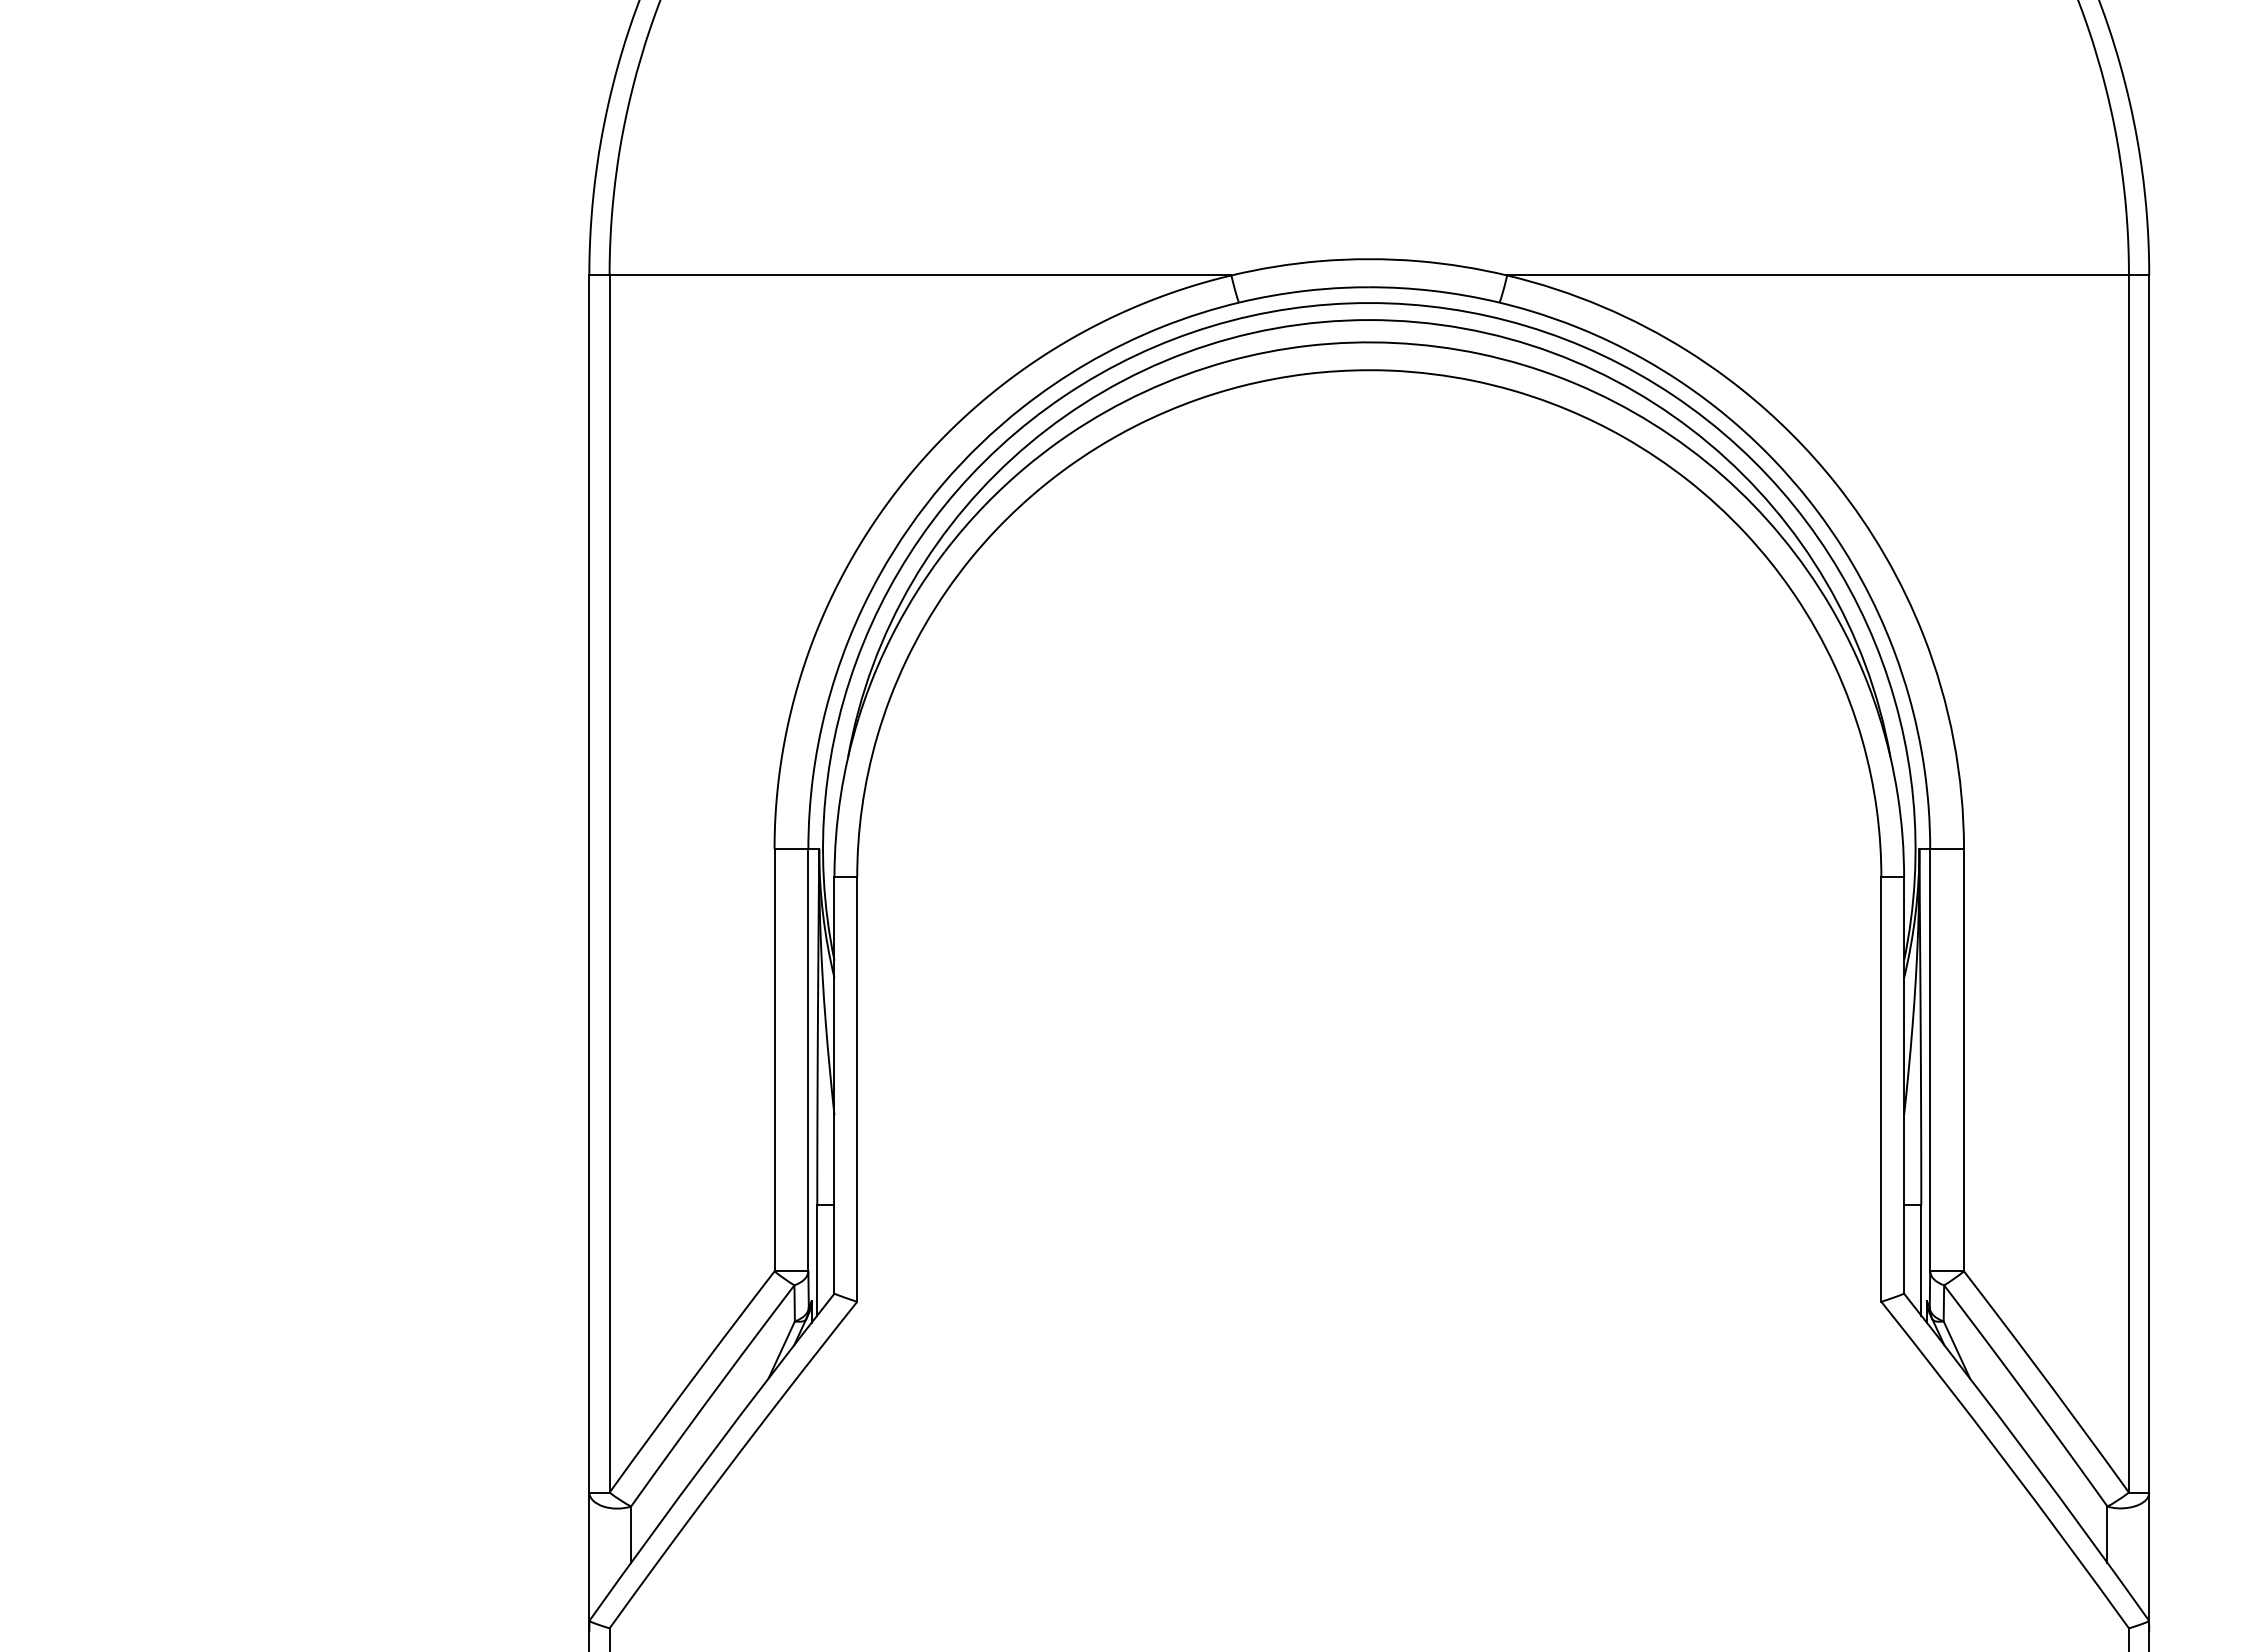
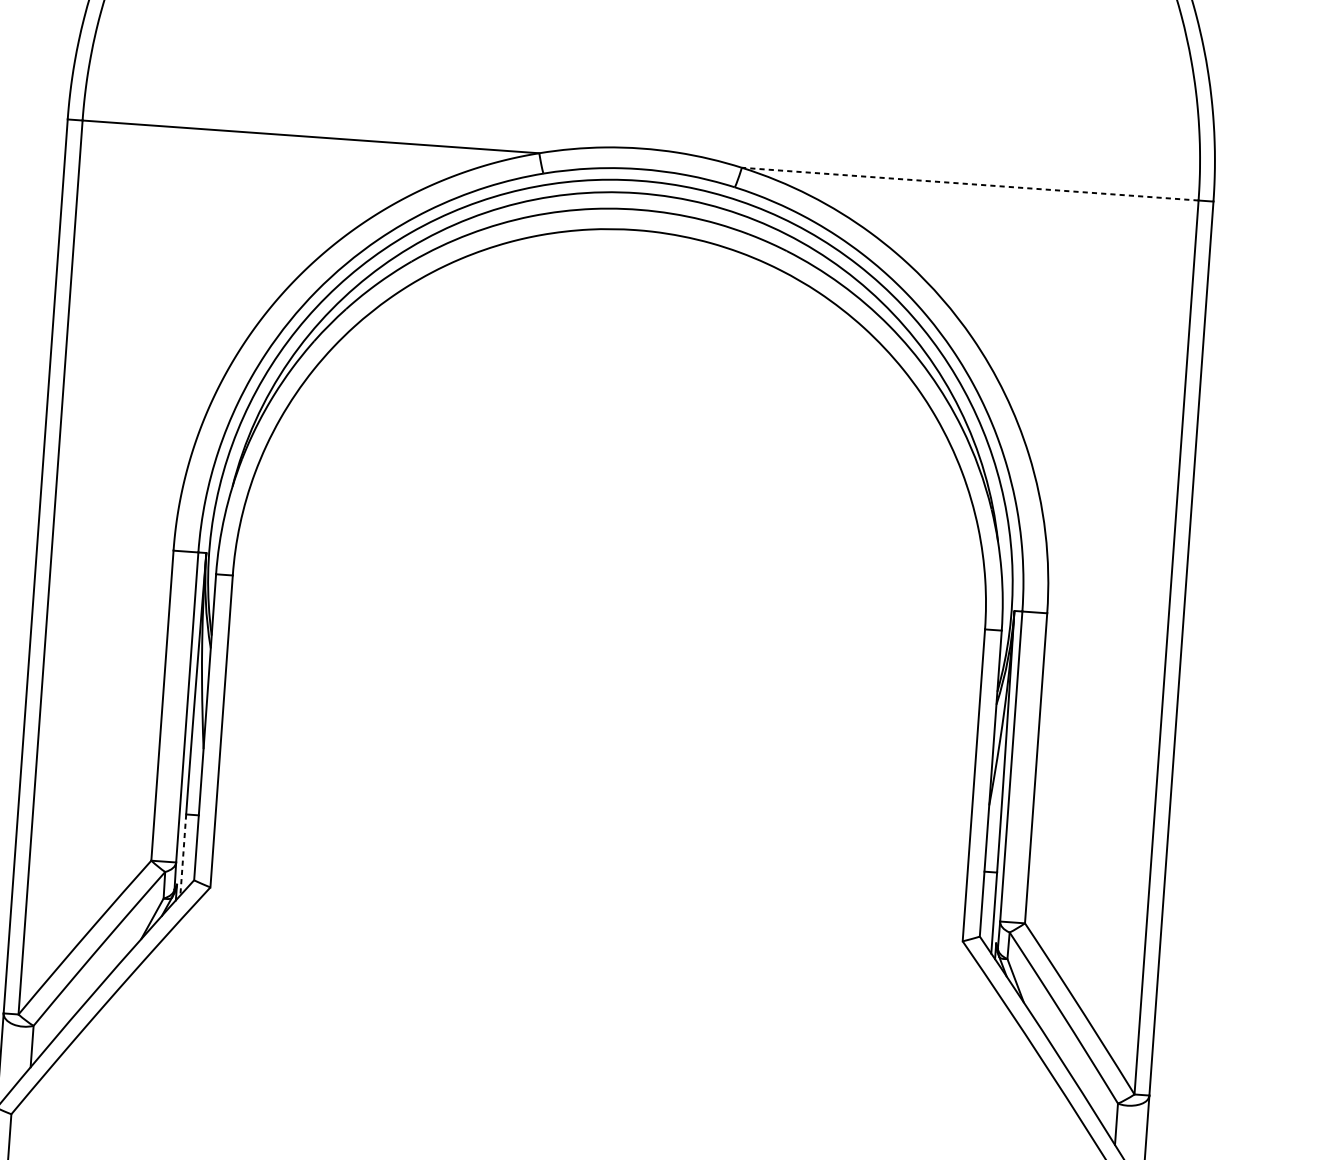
line: (1818, 275) -> (970, 184), solid -> dashed
line: (817, 1260) -> (183, 854), solid -> dashed

